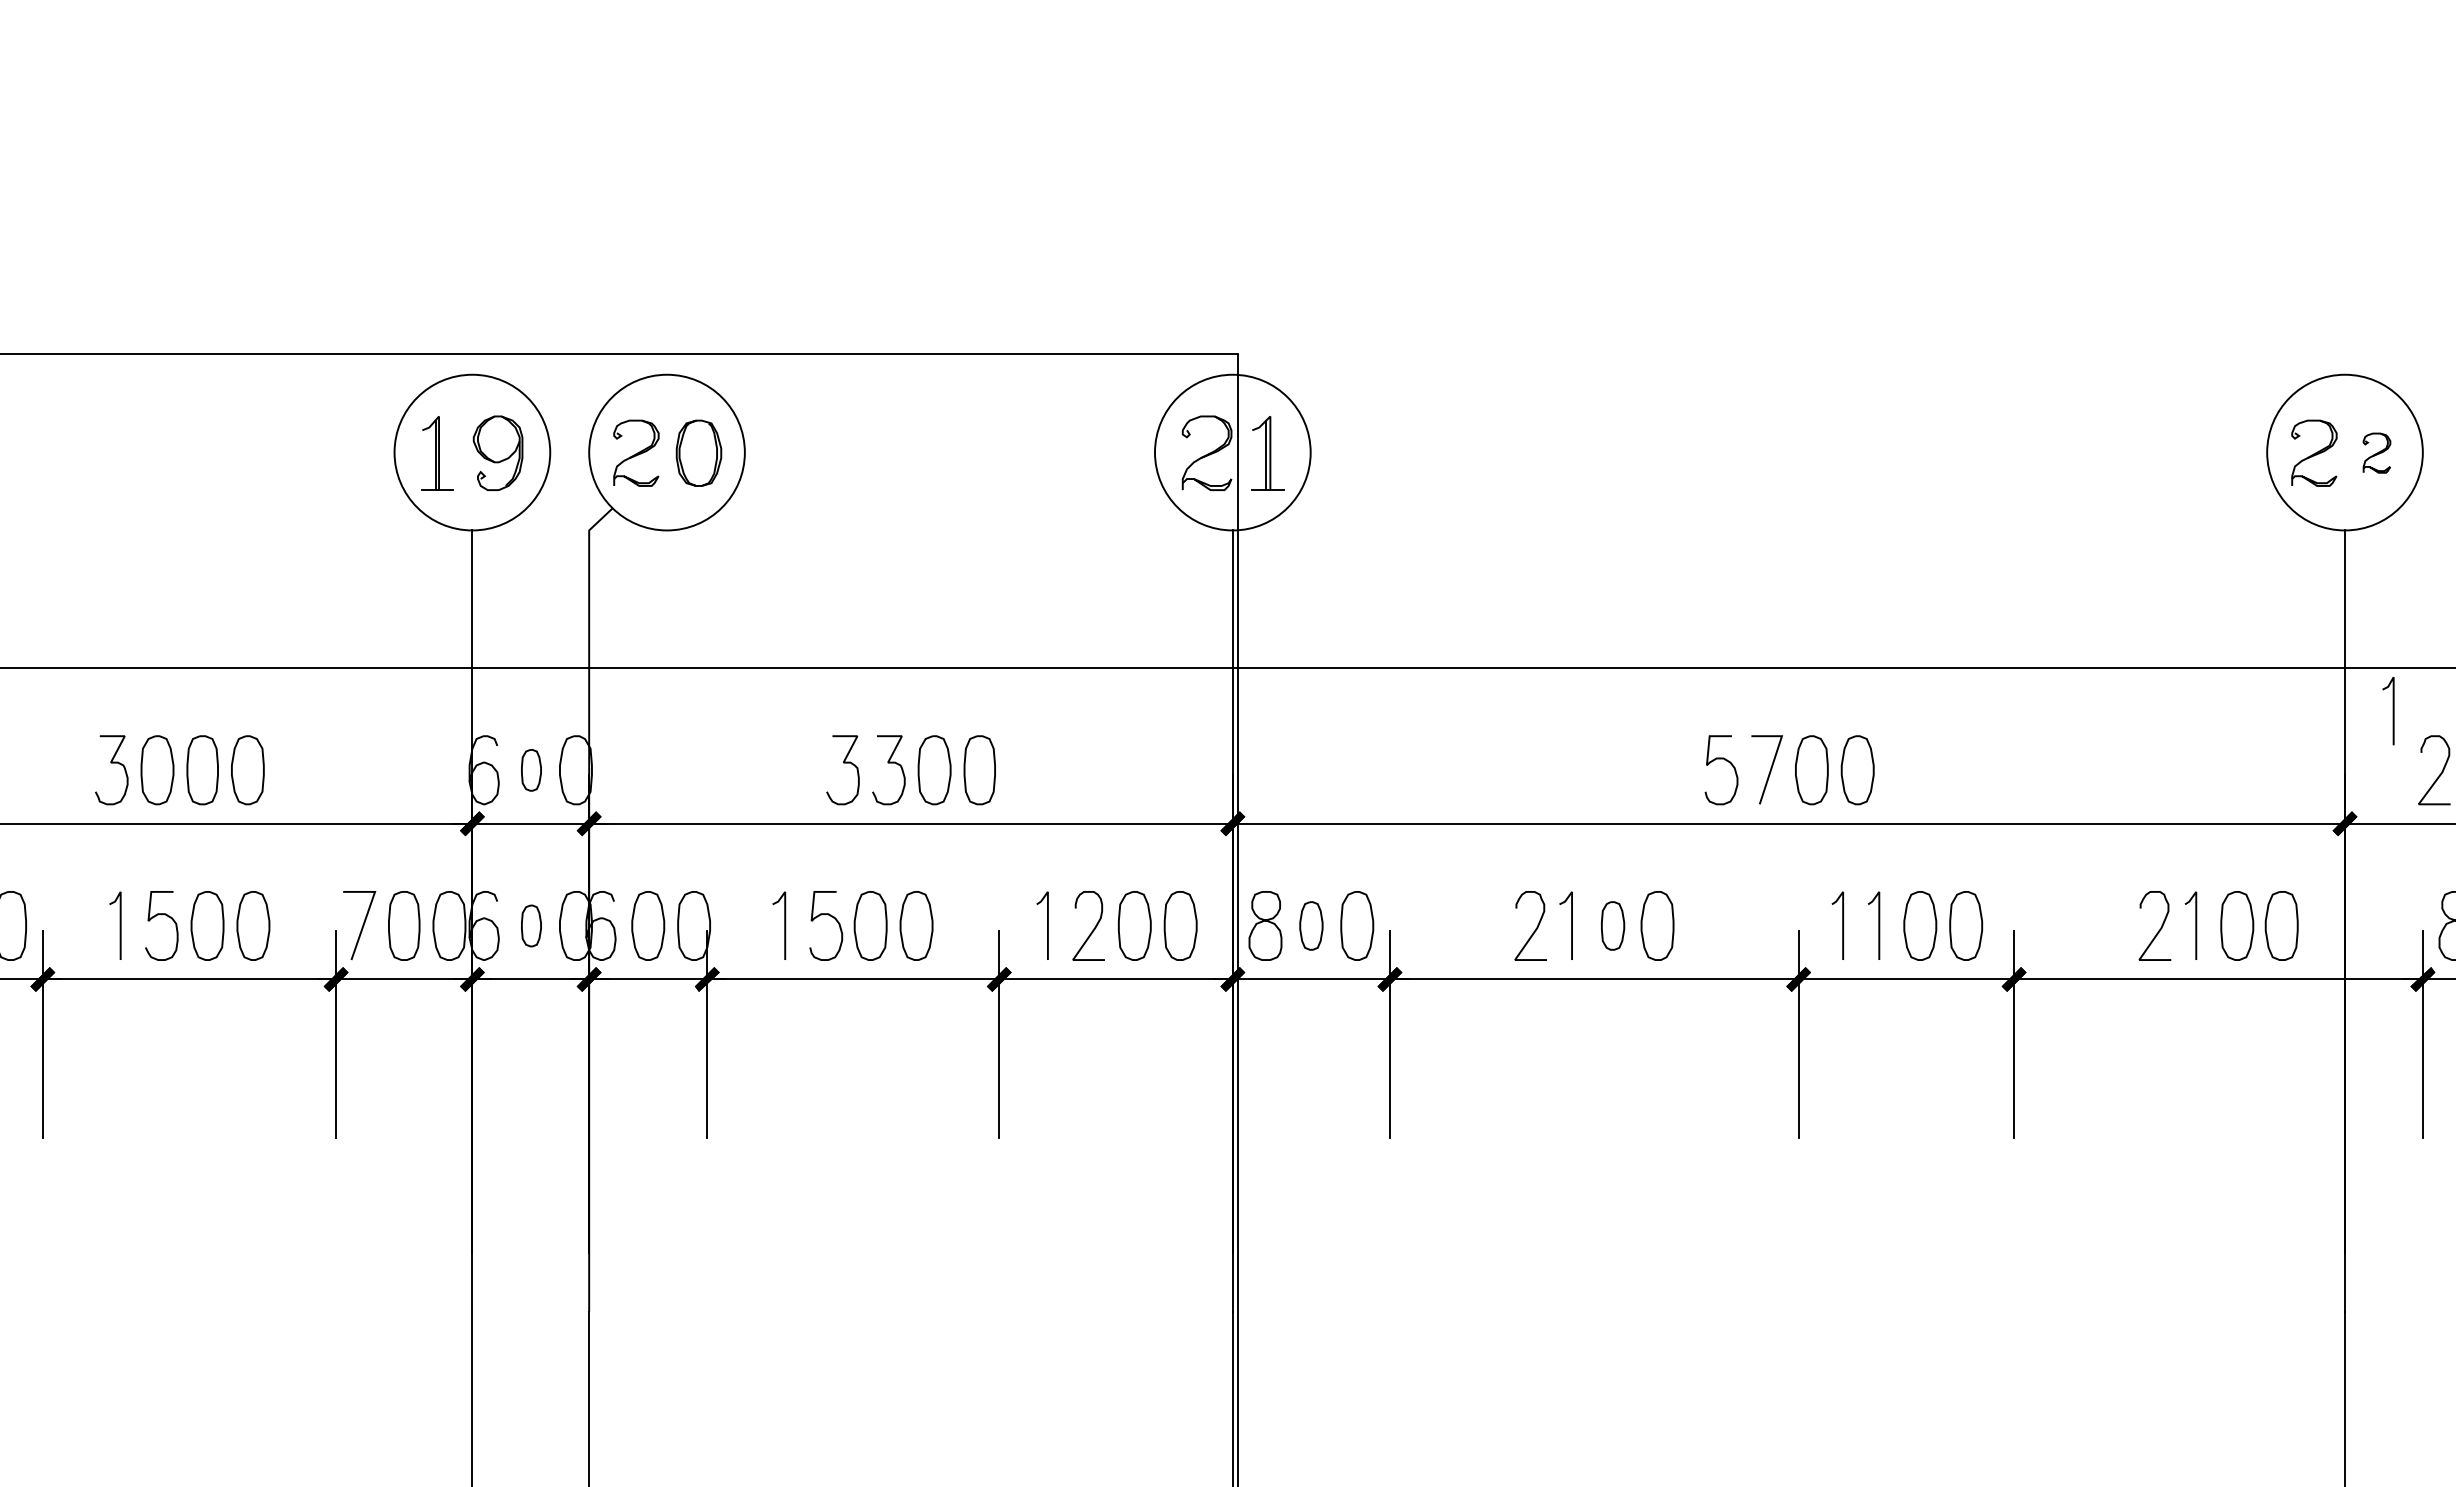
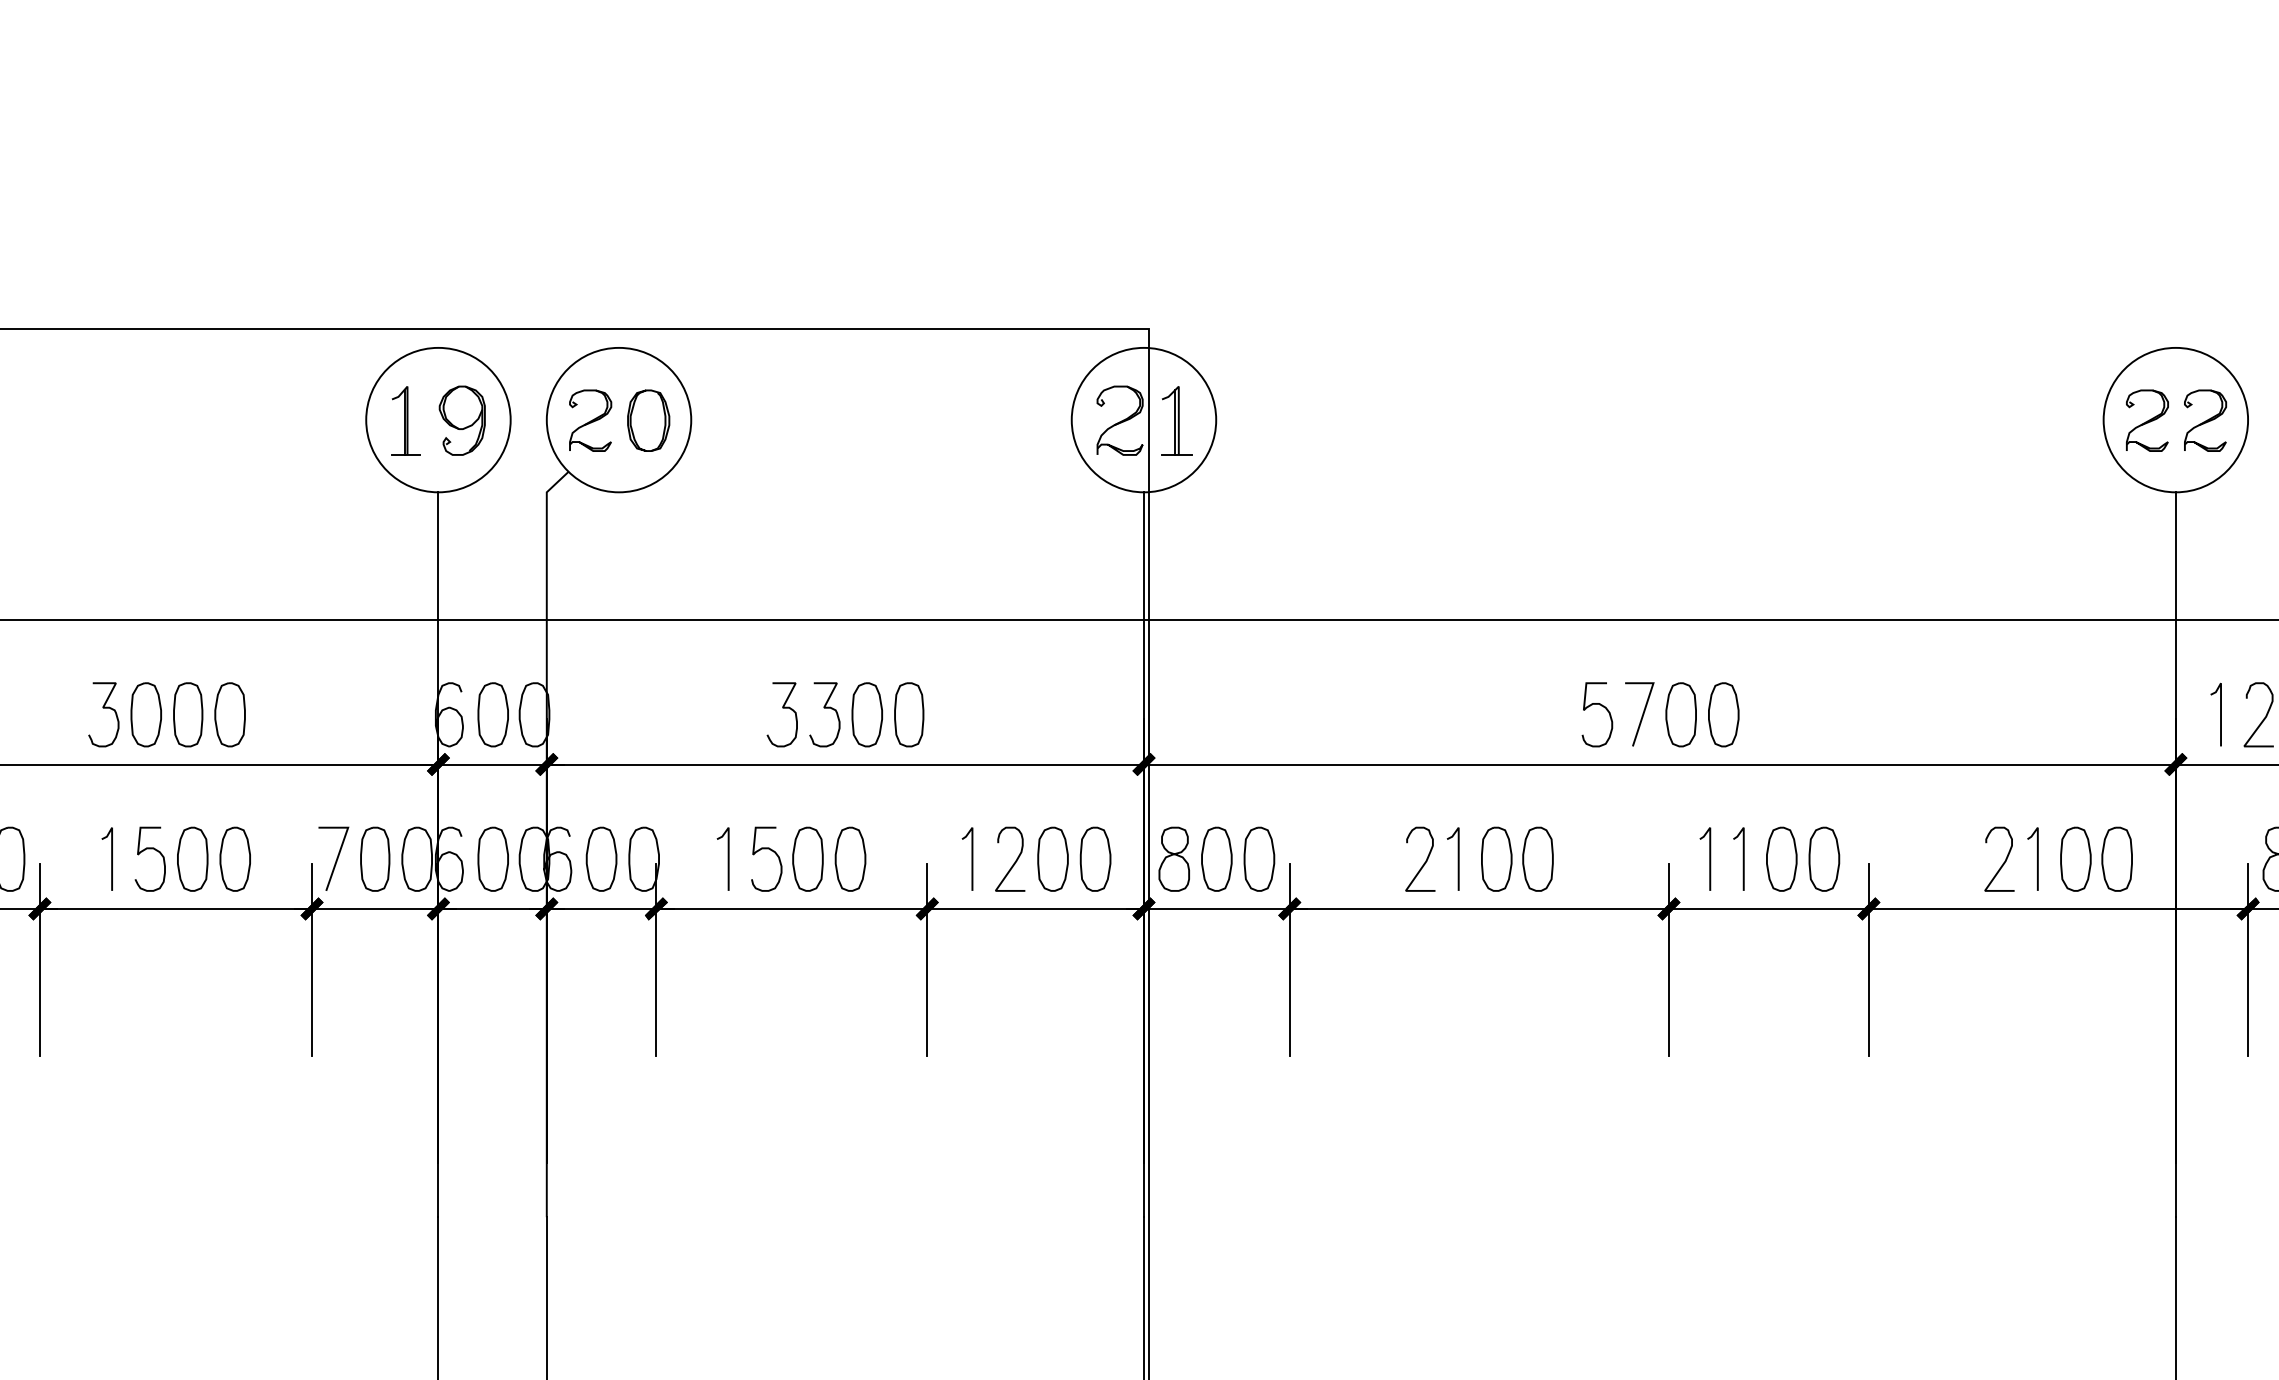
part: (2376, 452) -> (2205, 420), size x1.67
line: (2392, 711) -> (2219, 715), moved
part: (531, 770) -> (493, 715), size x1.67
part: (531, 925) -> (493, 858), size x1.67
part: (1311, 925) -> (1216, 858), size x1.43
part: (1612, 925) -> (1496, 858), size x1.43

